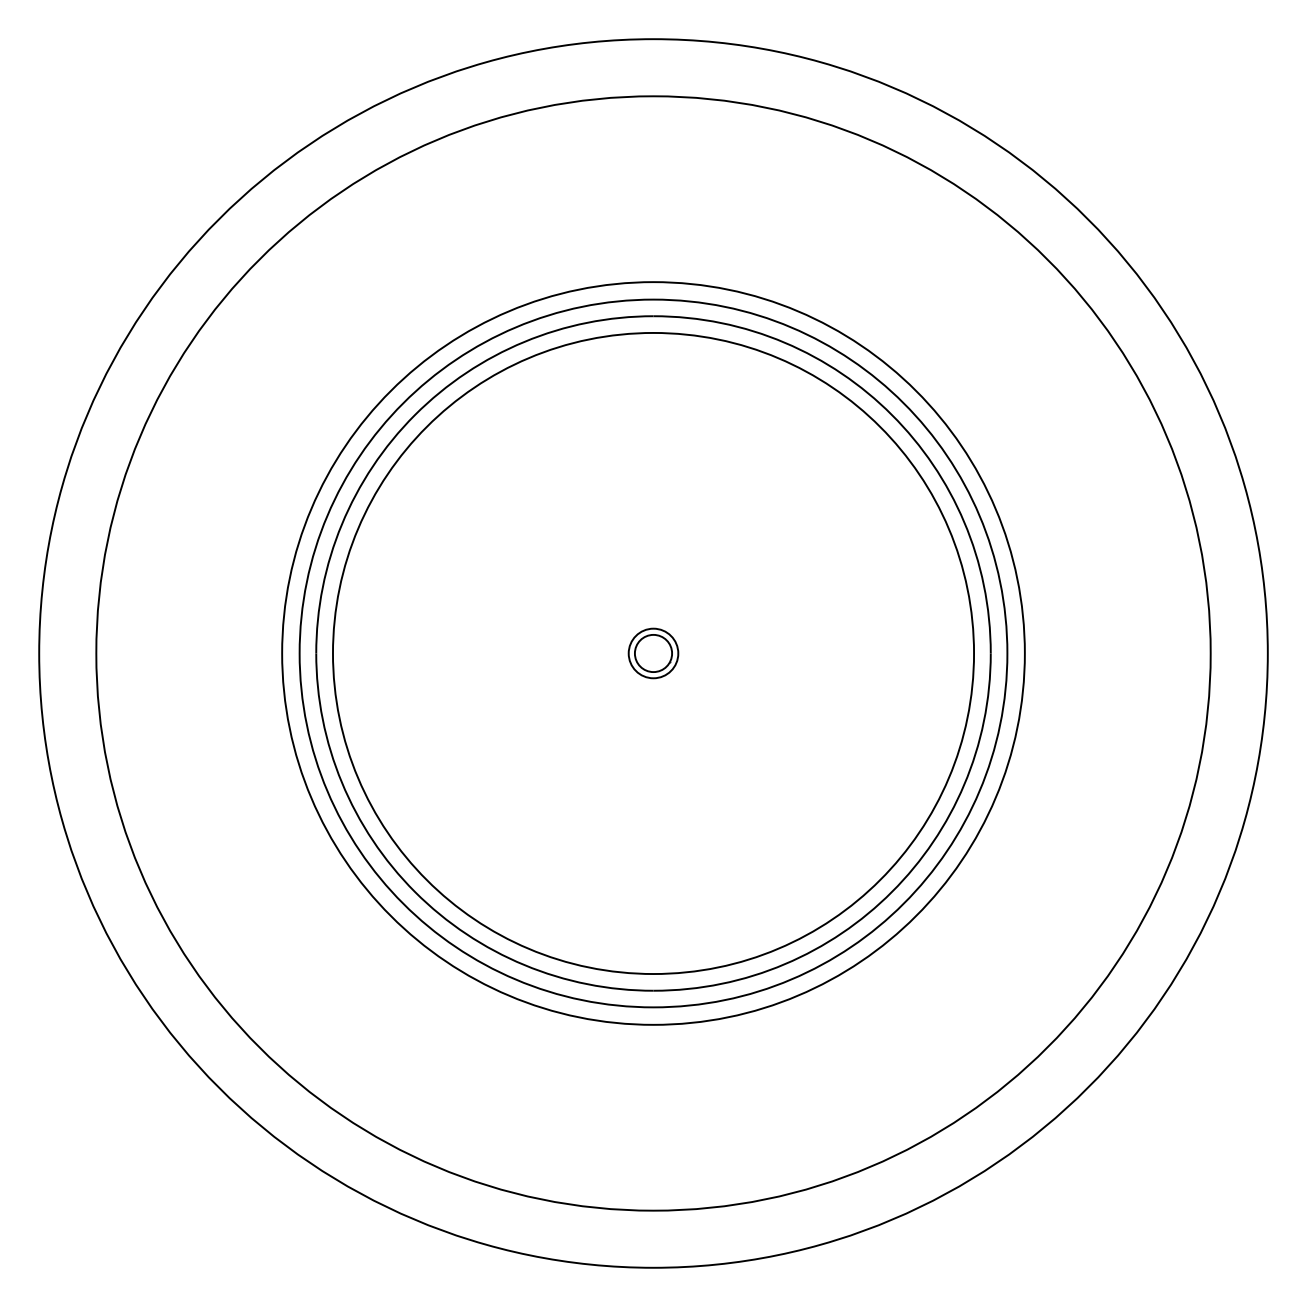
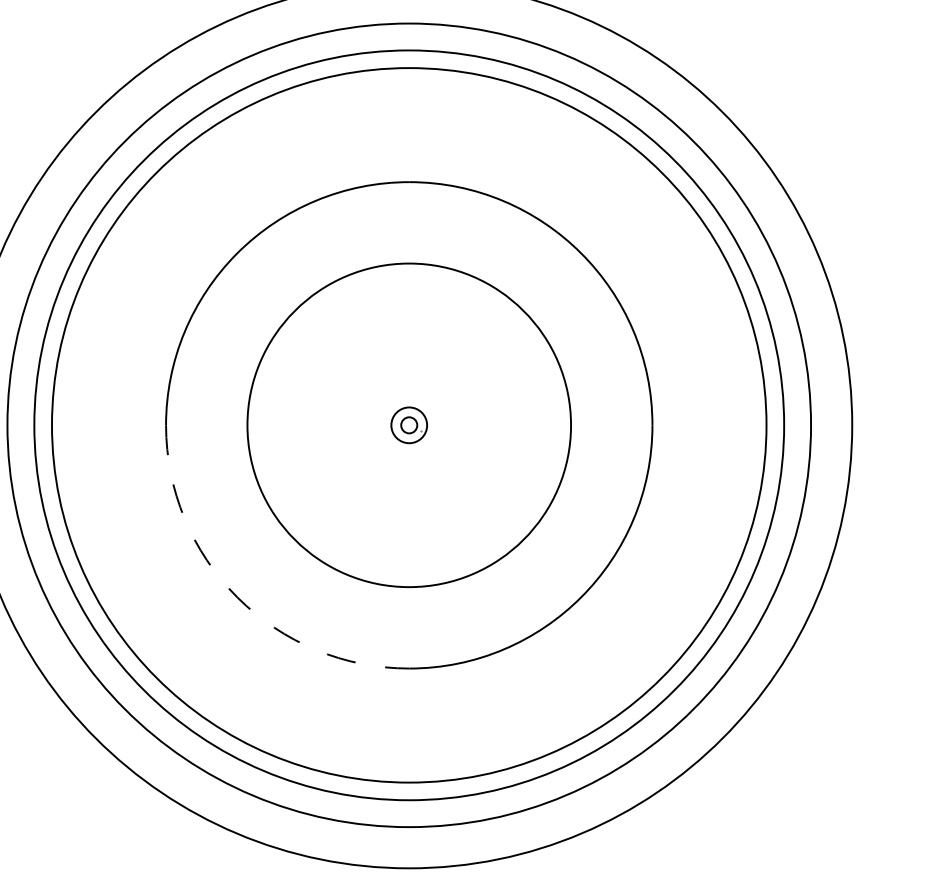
circle: (653, 653) -> (409, 425), size x0.6
circle: (653, 653) -> (409, 425), size x0.7
circle: (653, 653) -> (409, 425), size x1.4
circle: (653, 653) -> (409, 425), size x1.4
arc: (415, 892) -> (237, 597), solid -> dashed

